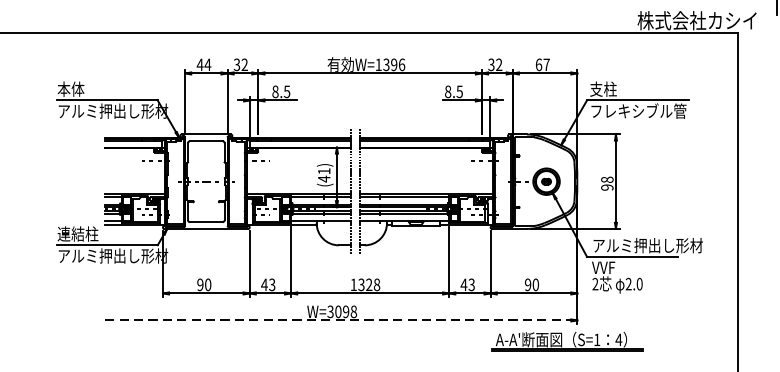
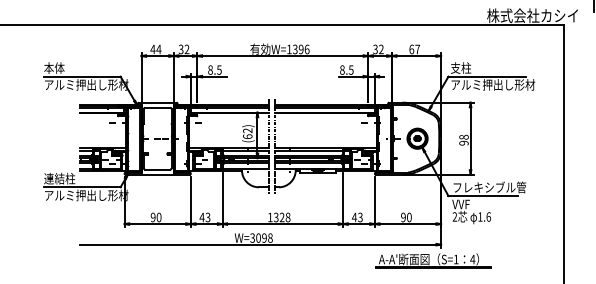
text: (645, 110) -> (493, 84), フレキシブル管 -> アルミ押出し形材
text: (323, 174) -> (247, 133), (41) -> (62)
text: (647, 245) -> (494, 187), アルミ押出し形材 -> フレキシブル管
text: (634, 283) -> (484, 216), 2.0 -> 1.6
line: (338, 320) -> (258, 244), dashed -> solid

